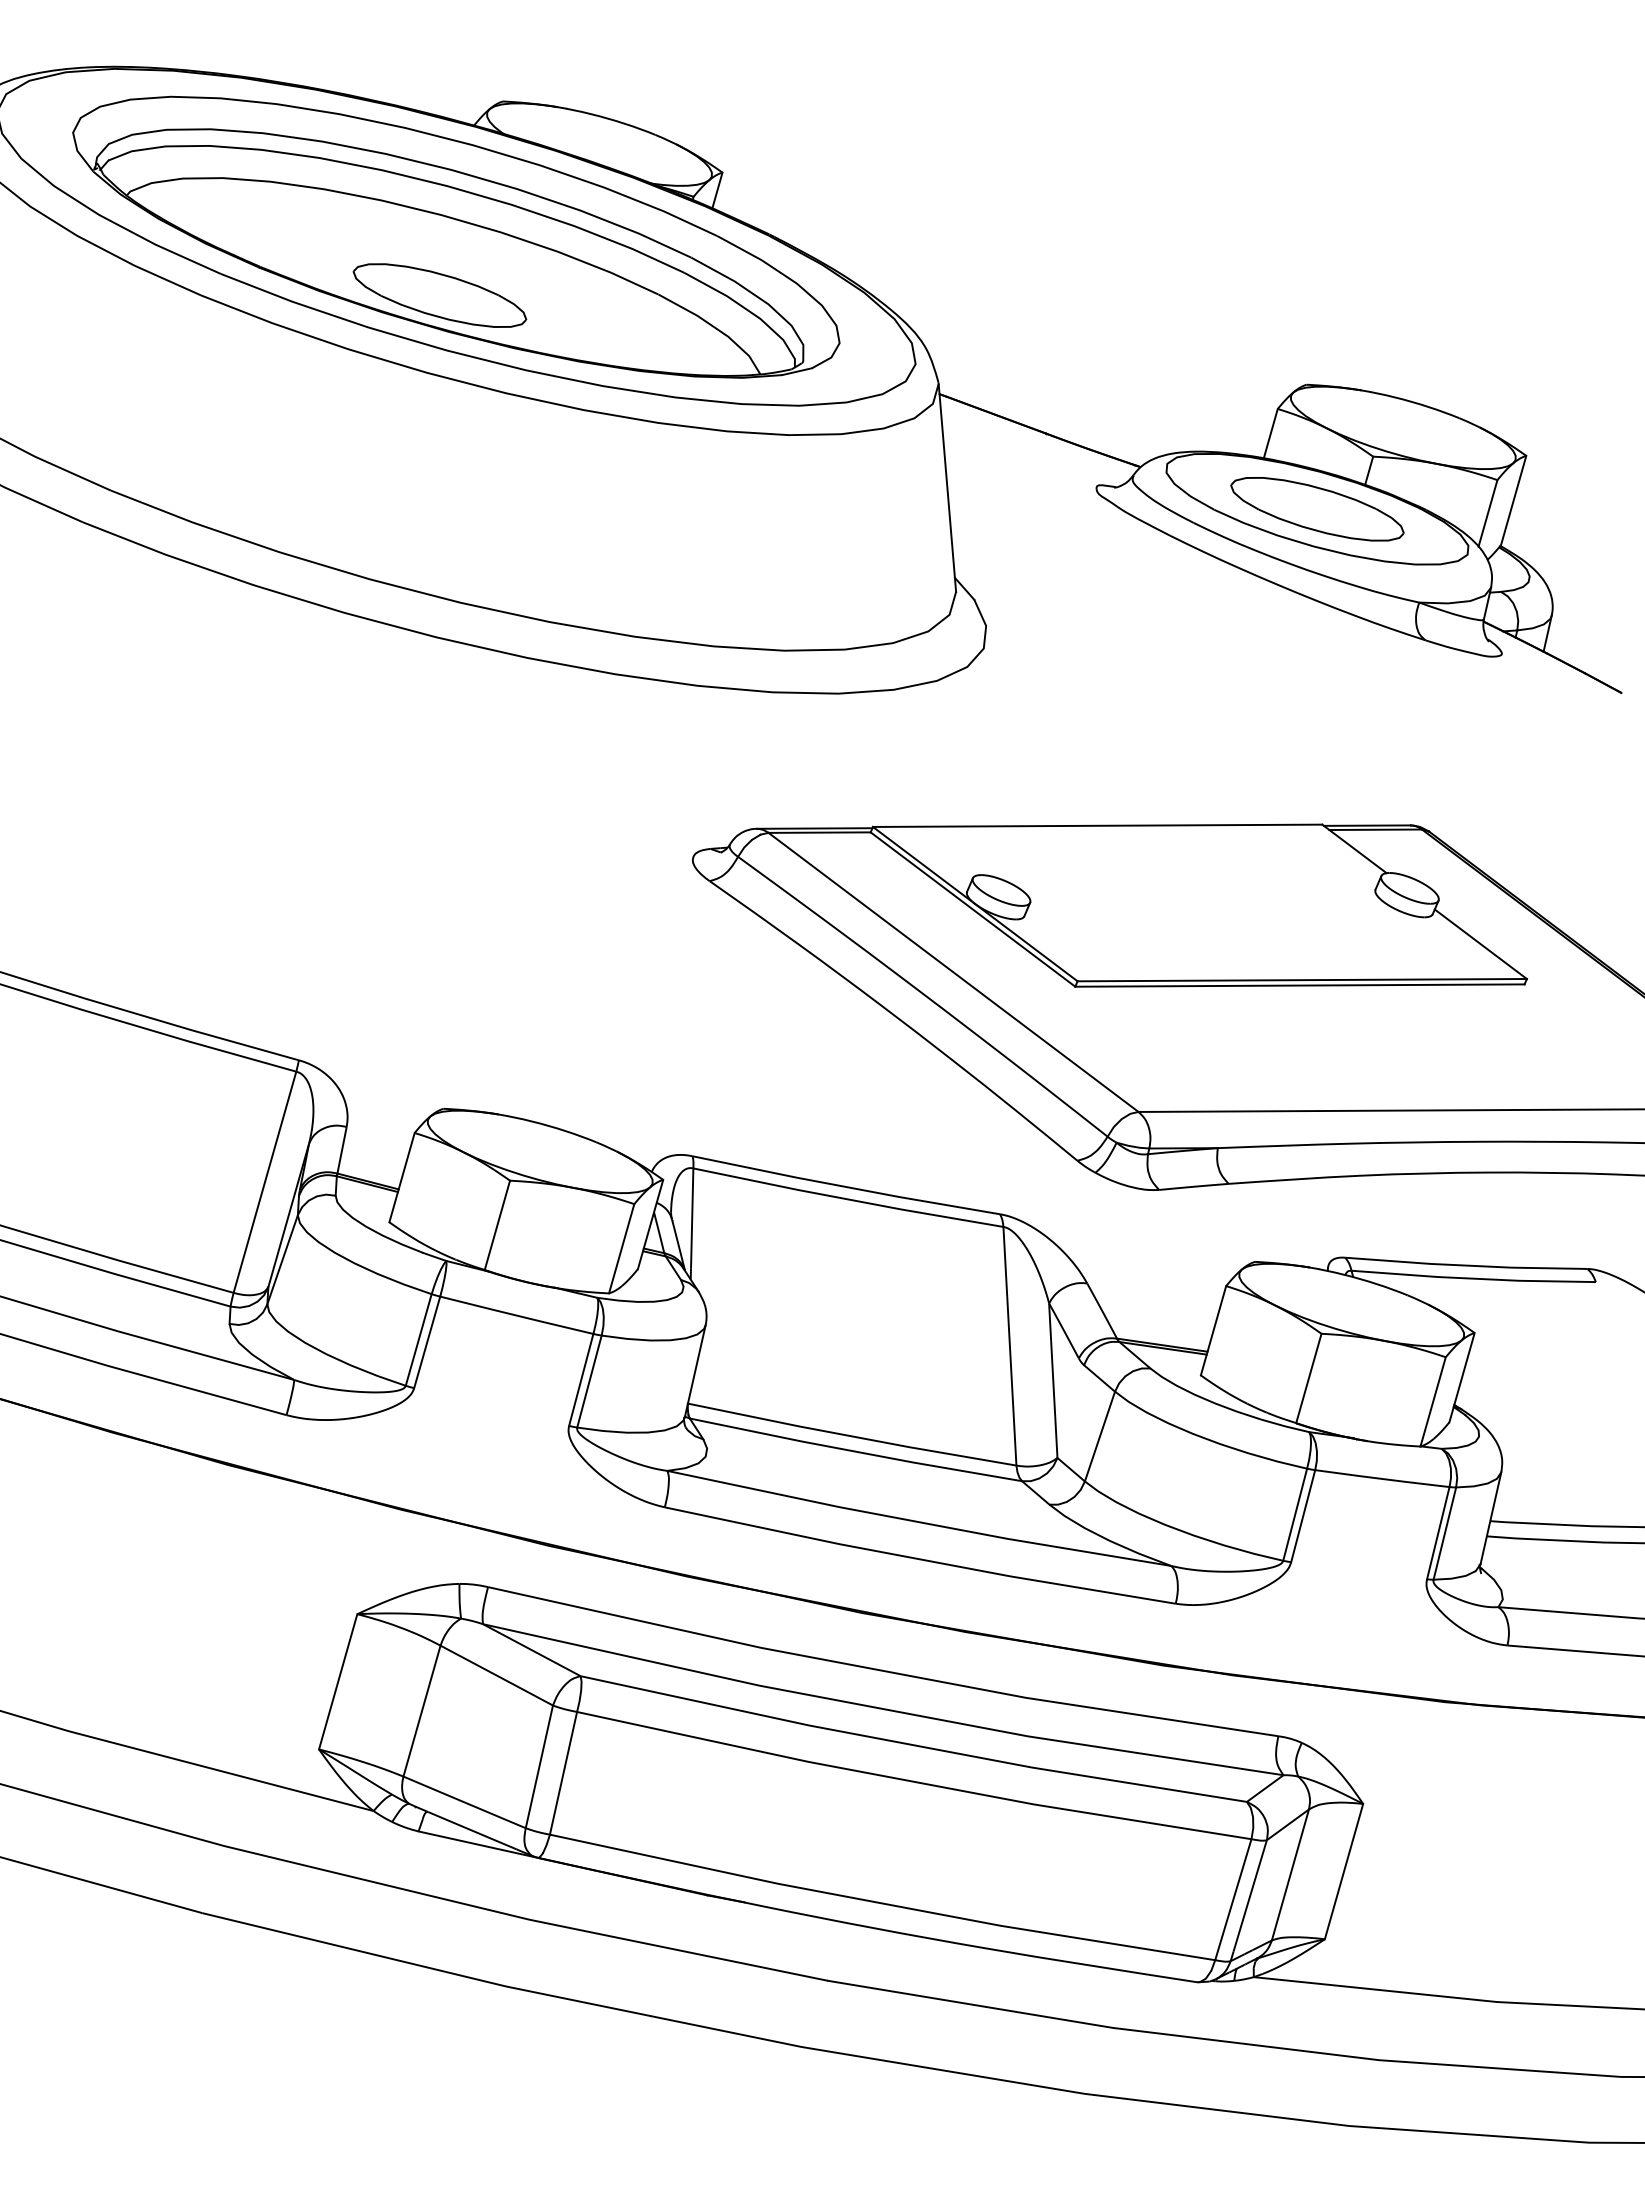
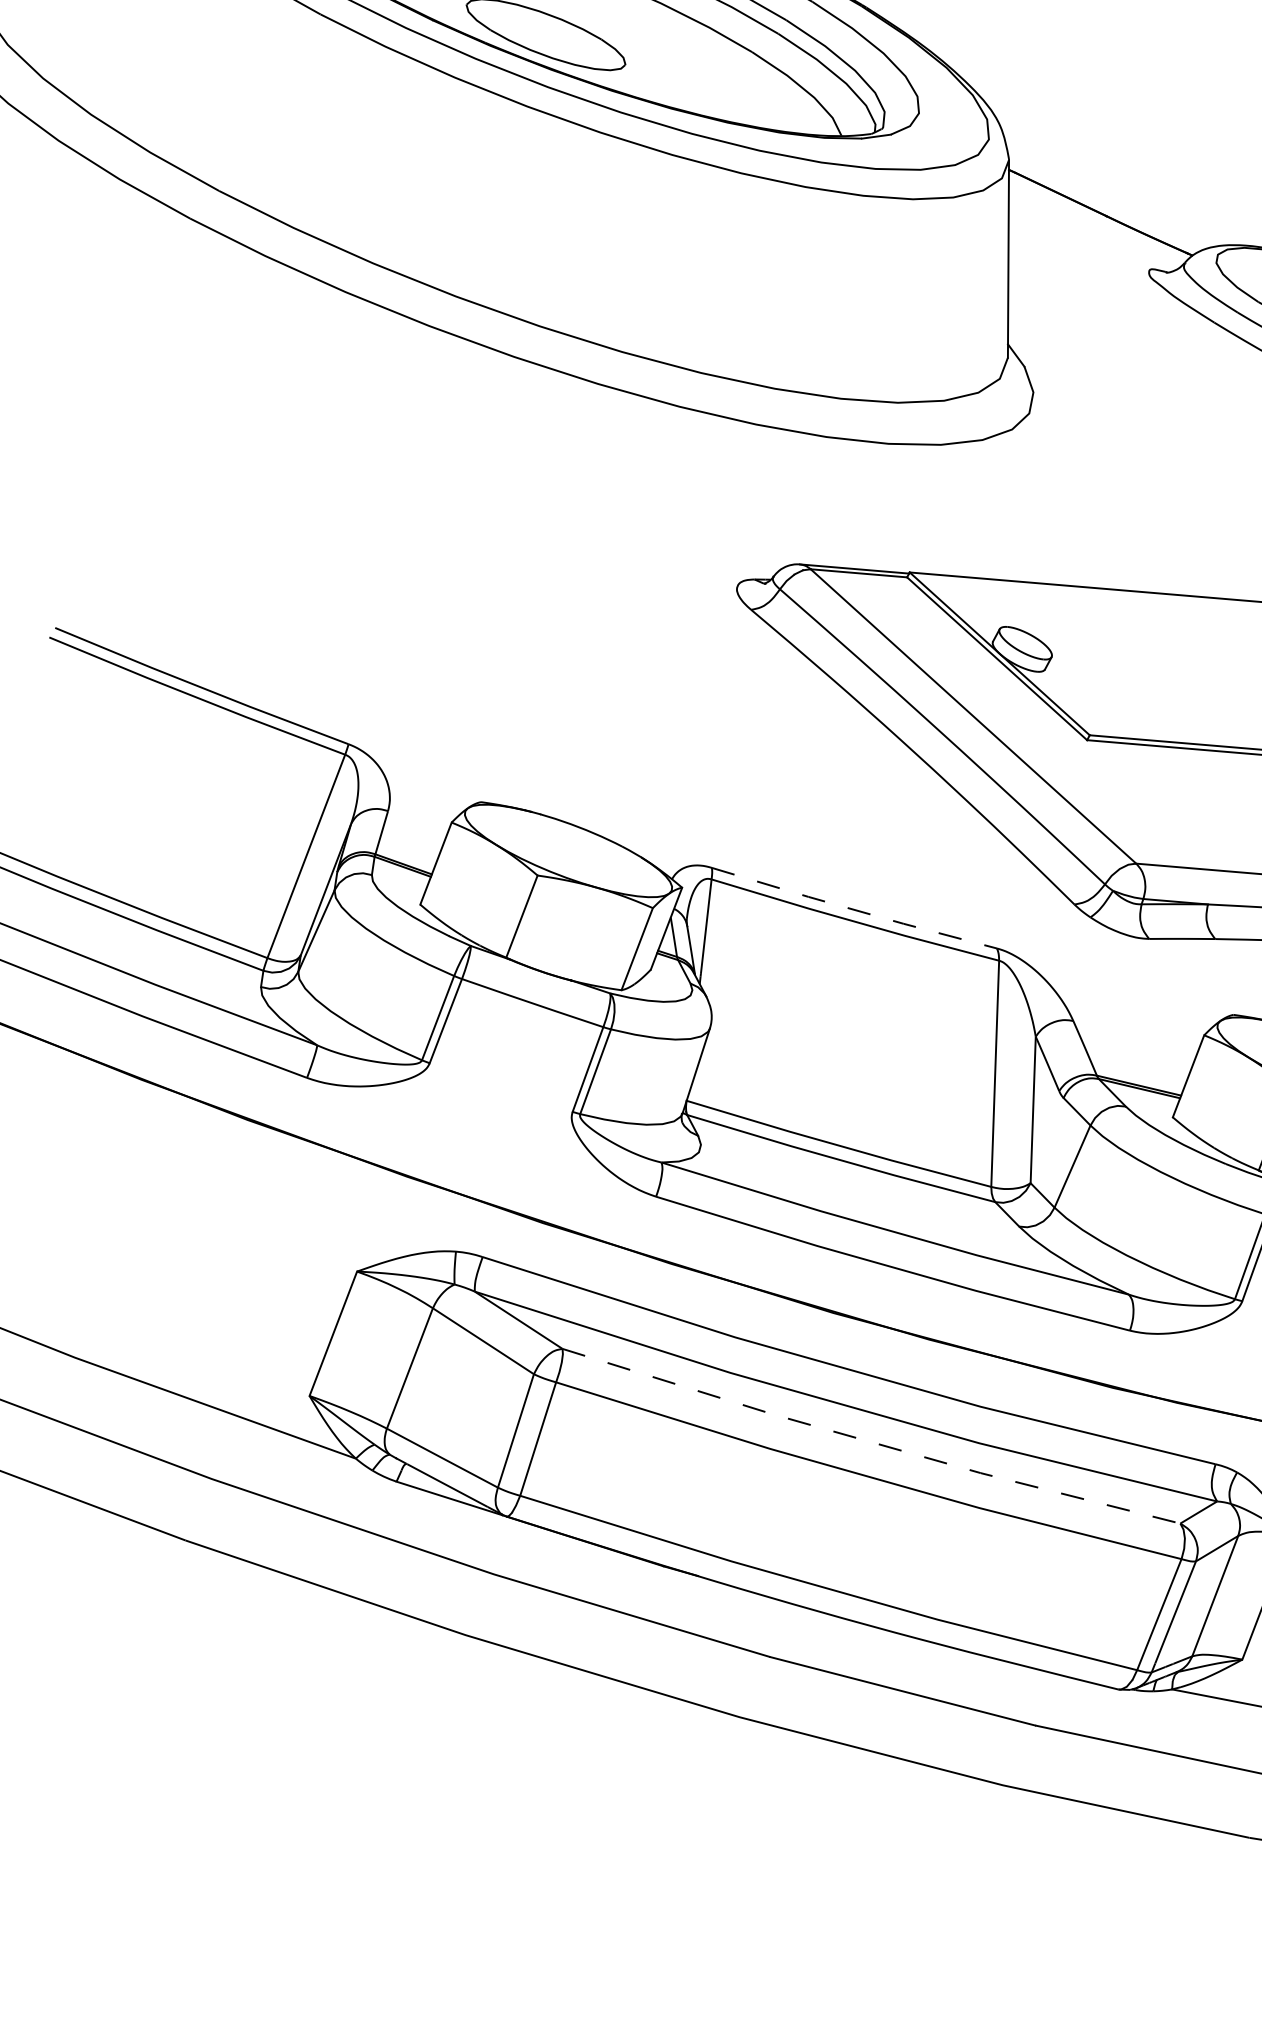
line: (845, 1186) -> (853, 909), solid -> dashed
line: (913, 1745) -> (870, 1442), solid -> dashed

